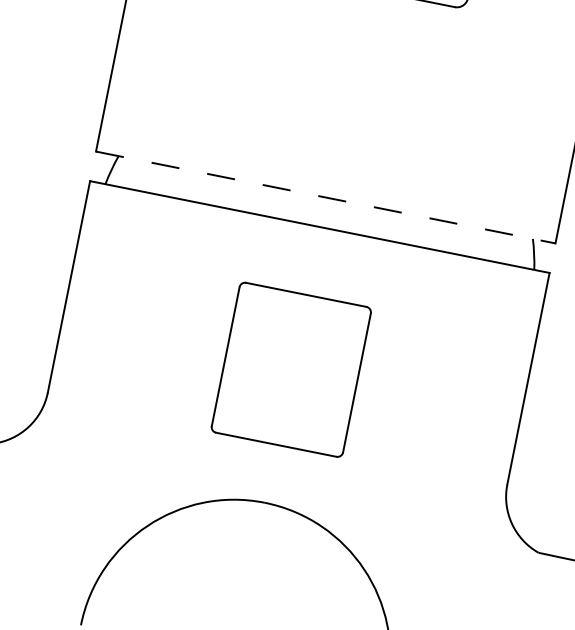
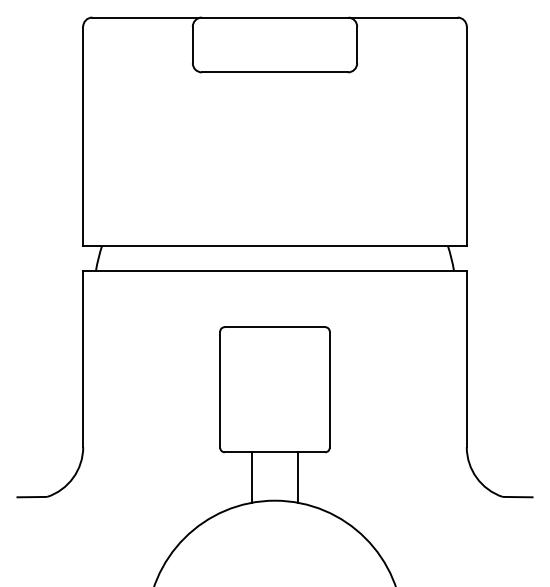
line: (325, 196) -> (274, 245), dashed -> solid
line: (243, 469) -> (252, 477), added
line: (297, 480) -> (297, 477), added

